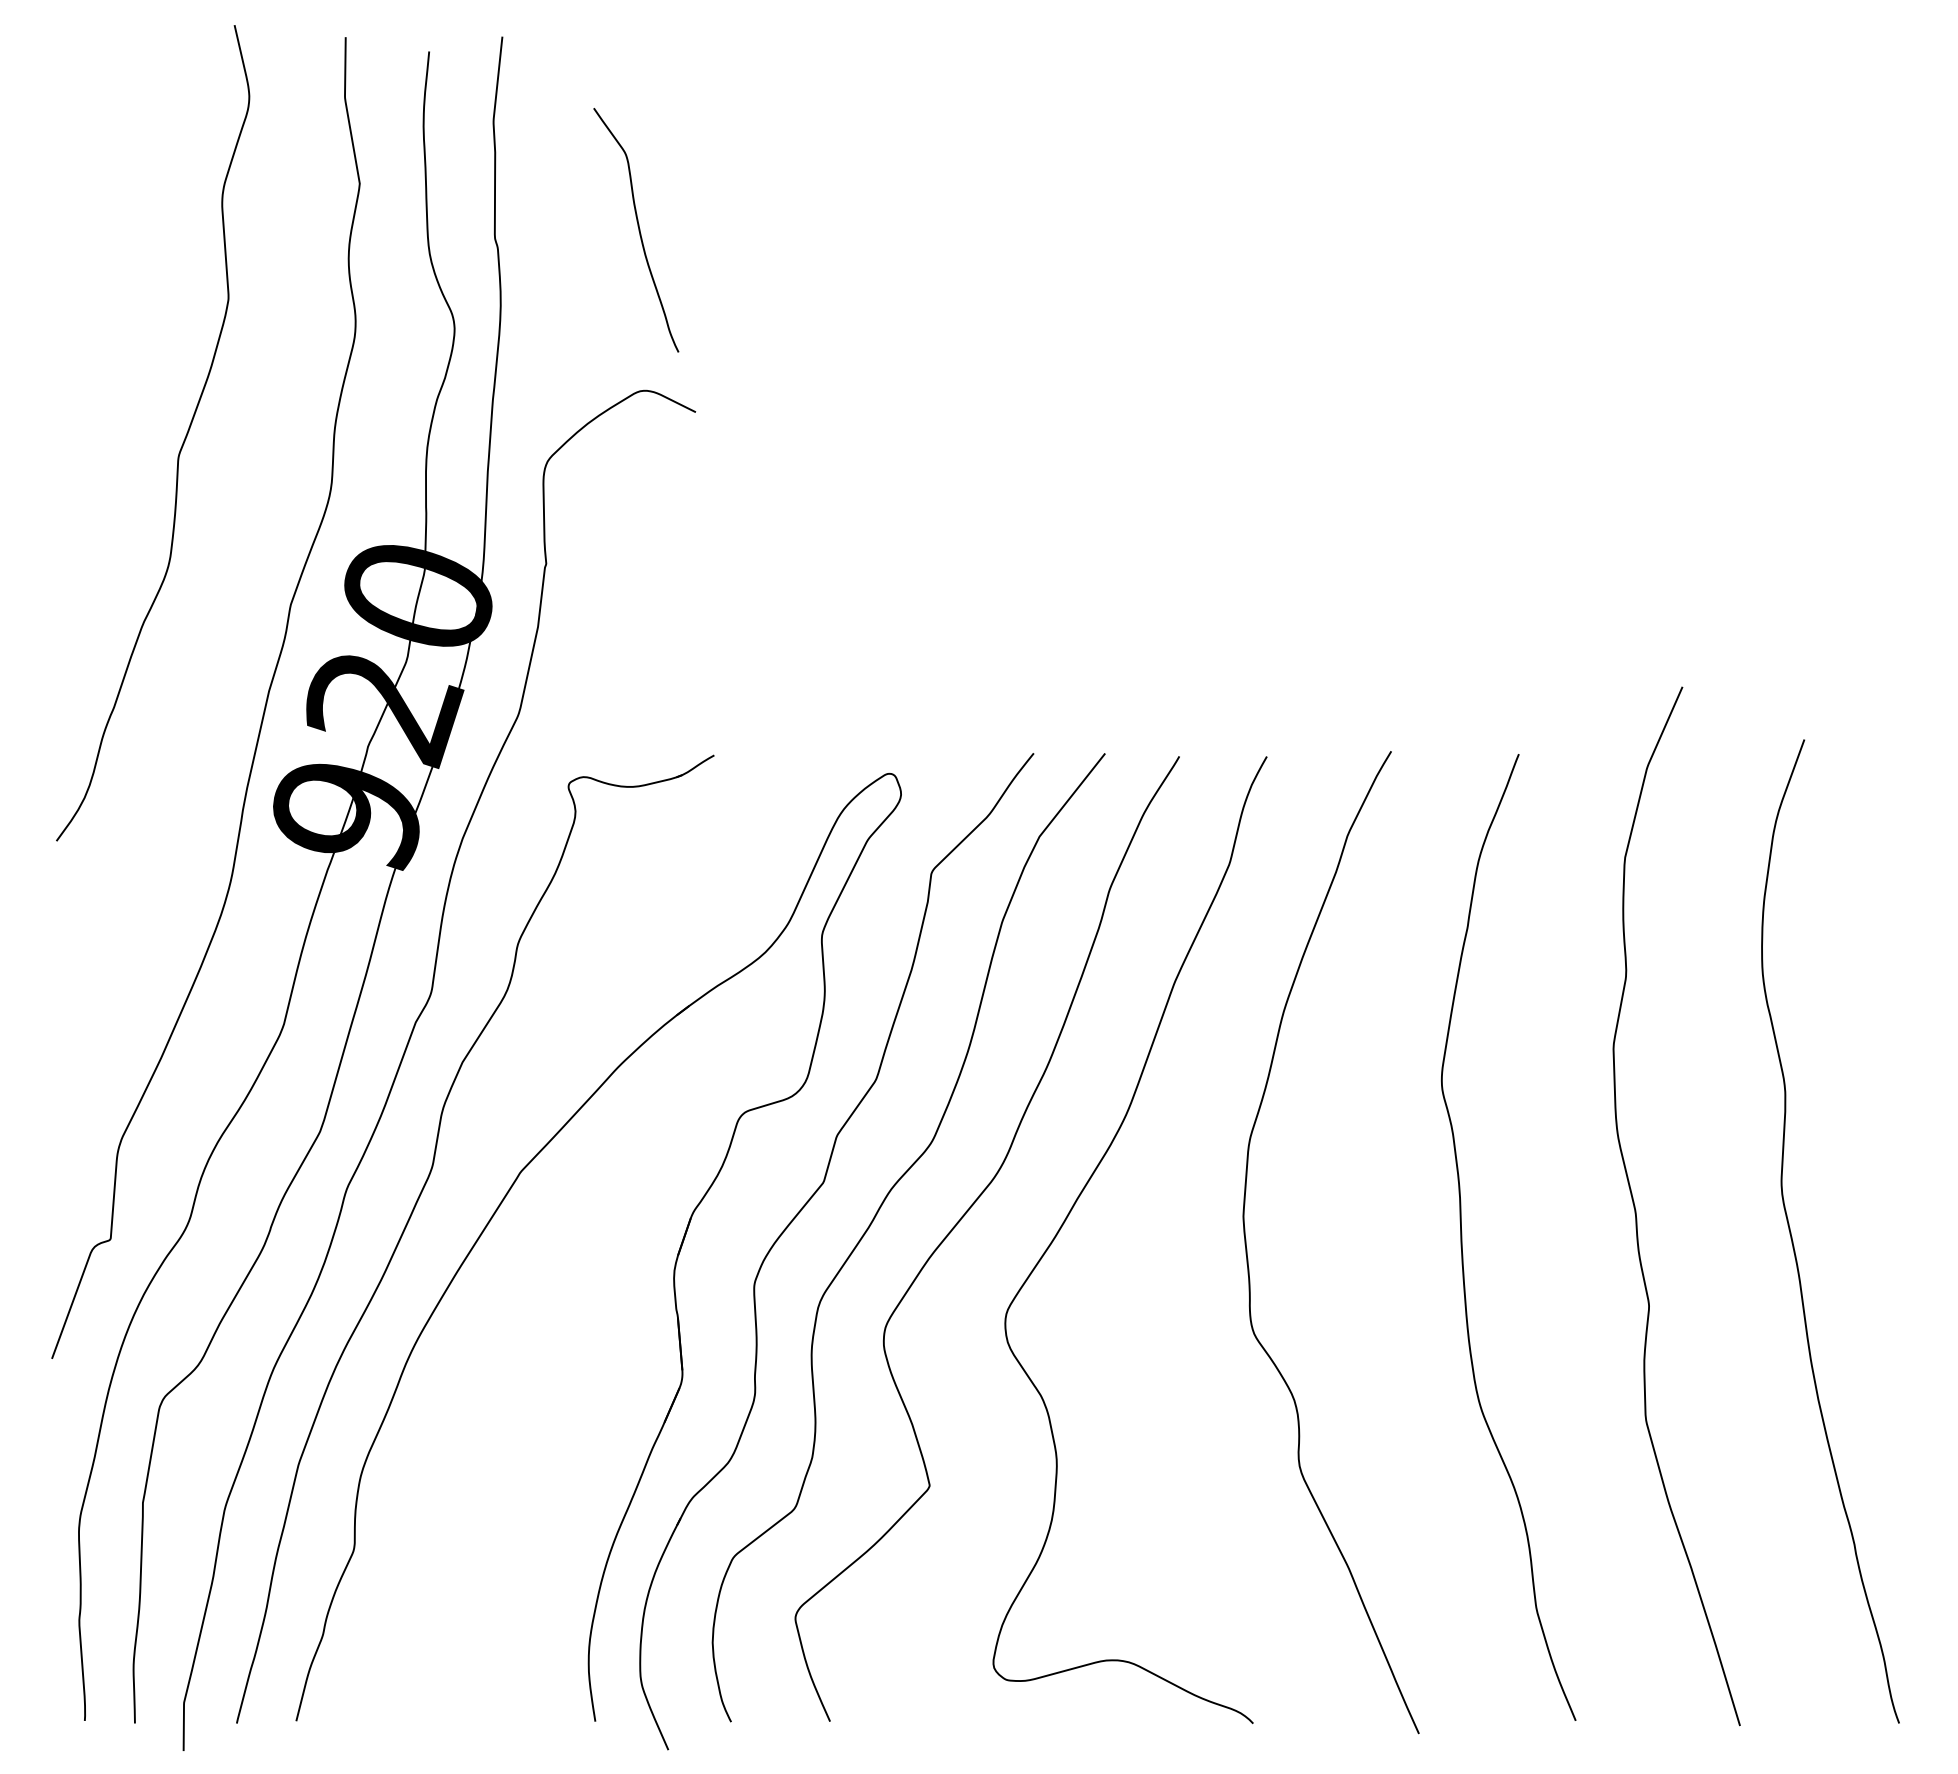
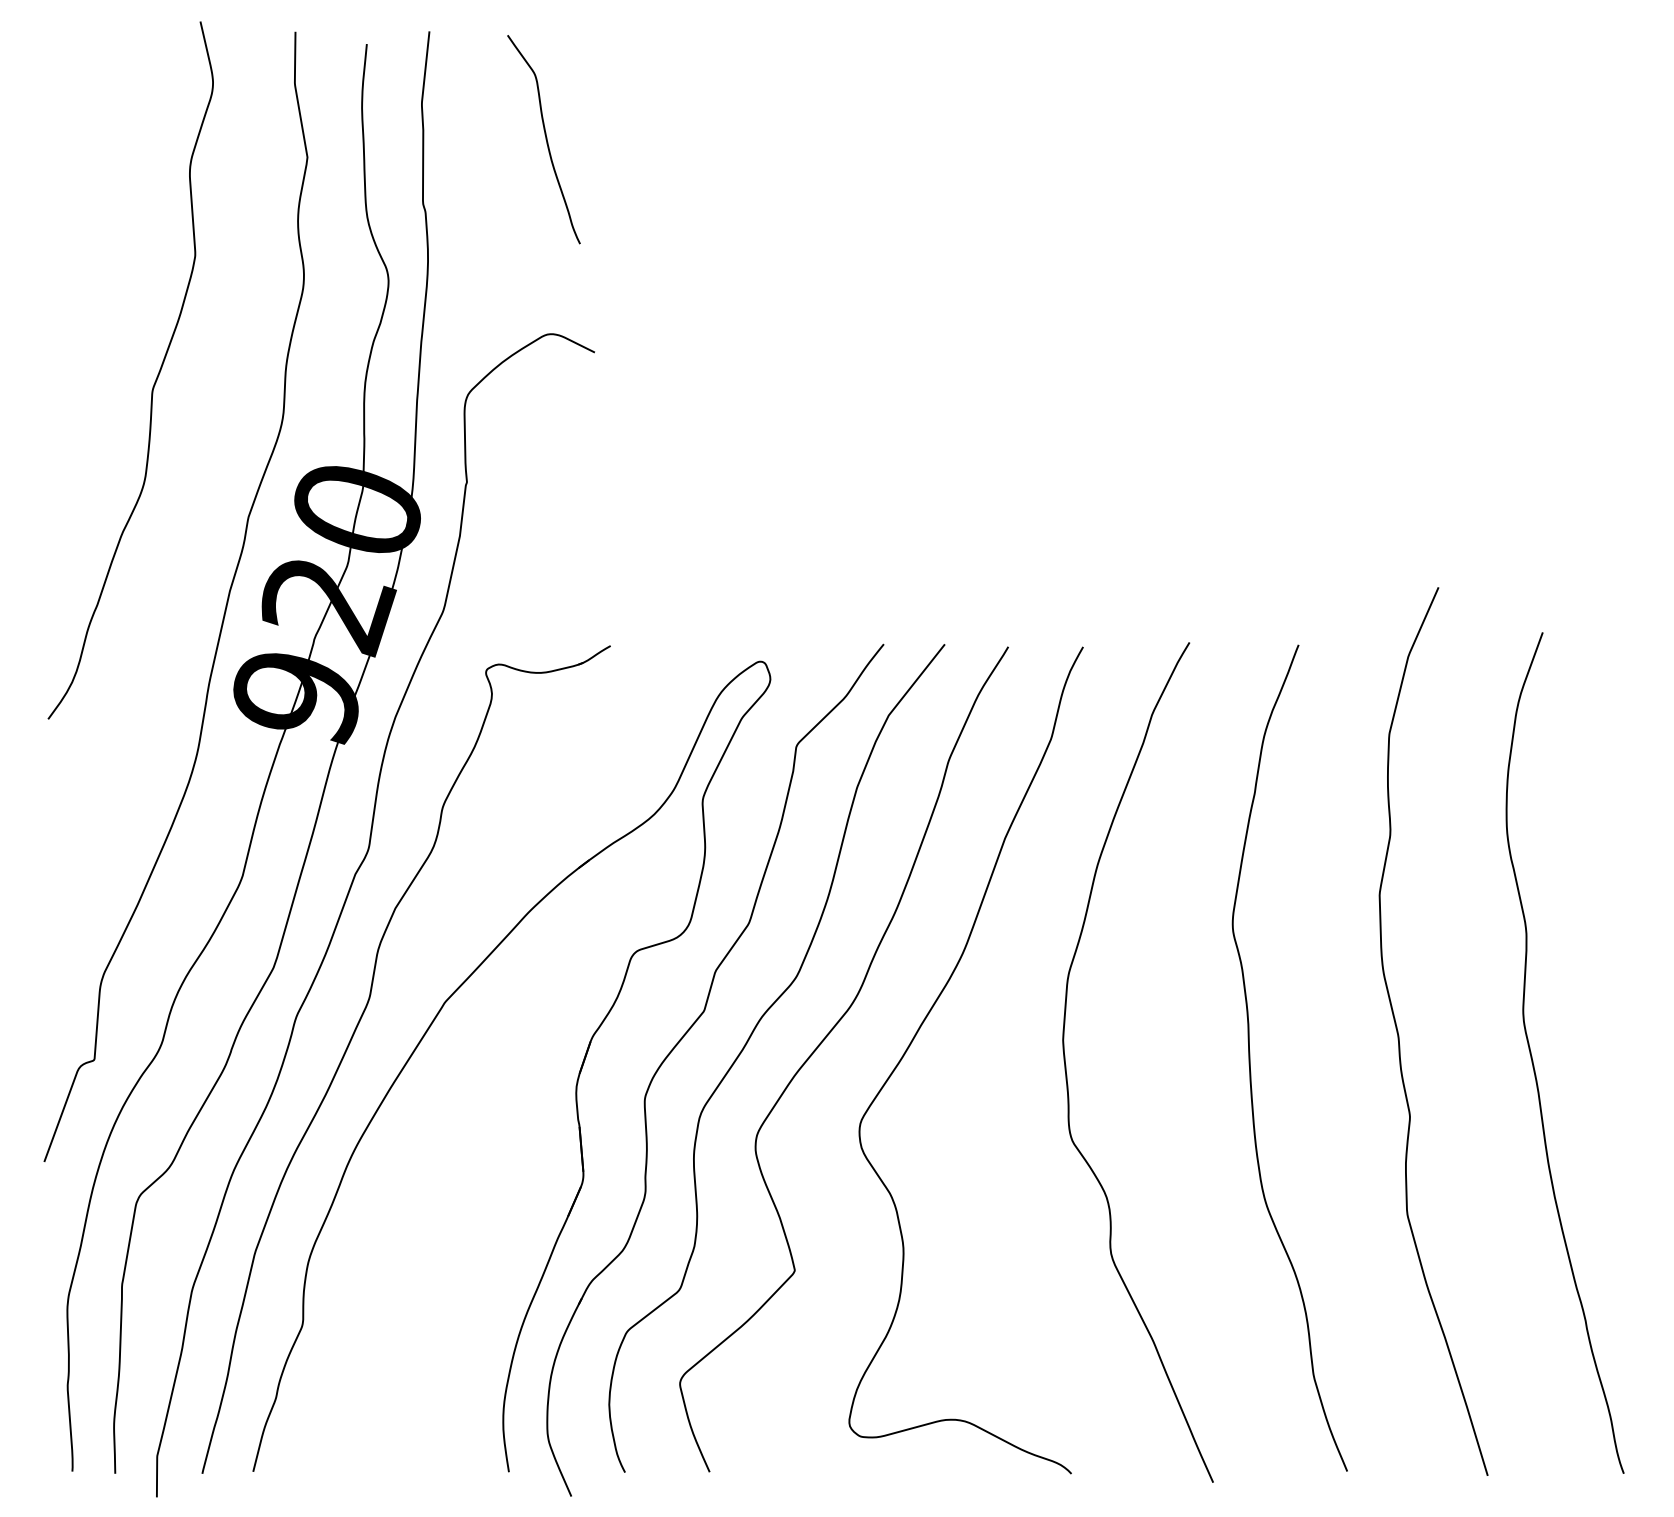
curve: (638, 230) -> (545, 139), moved

